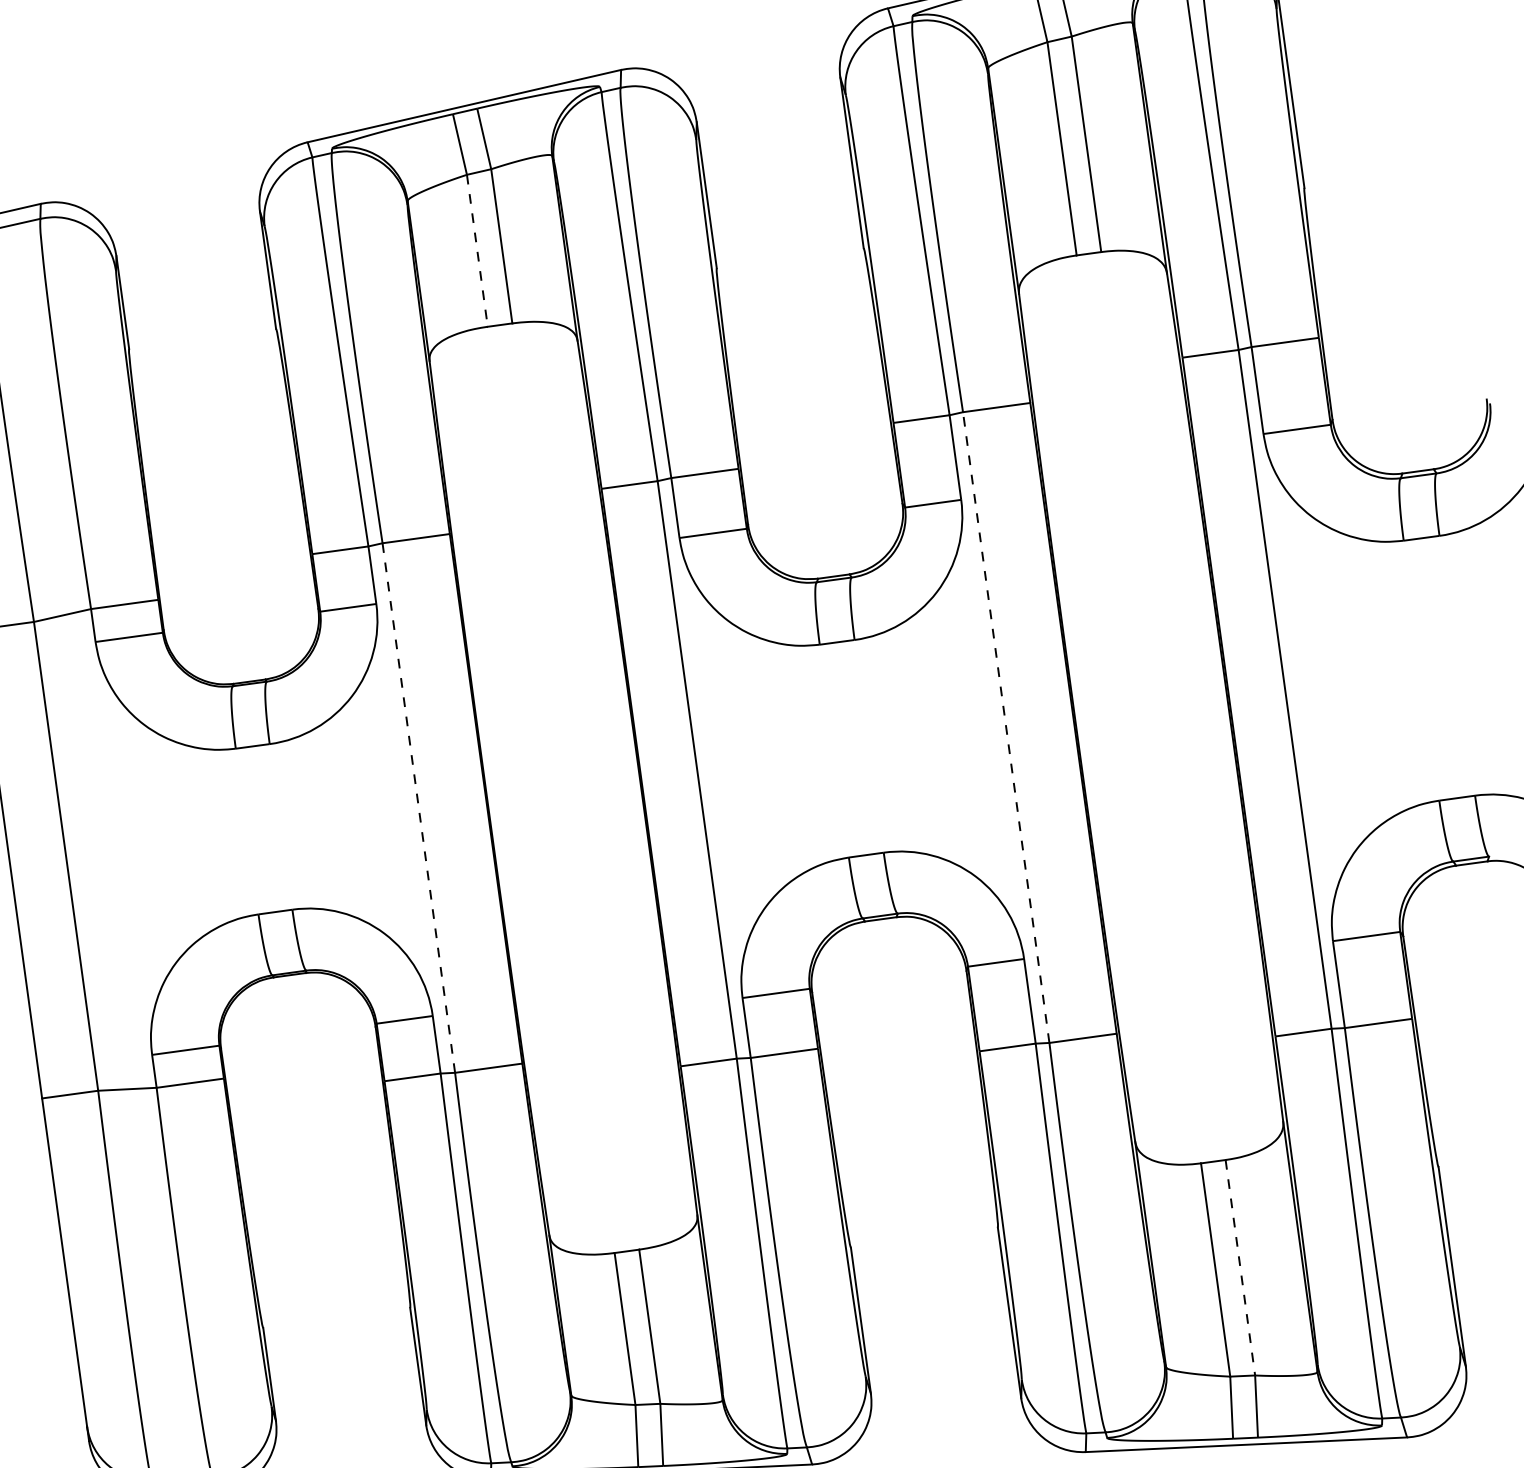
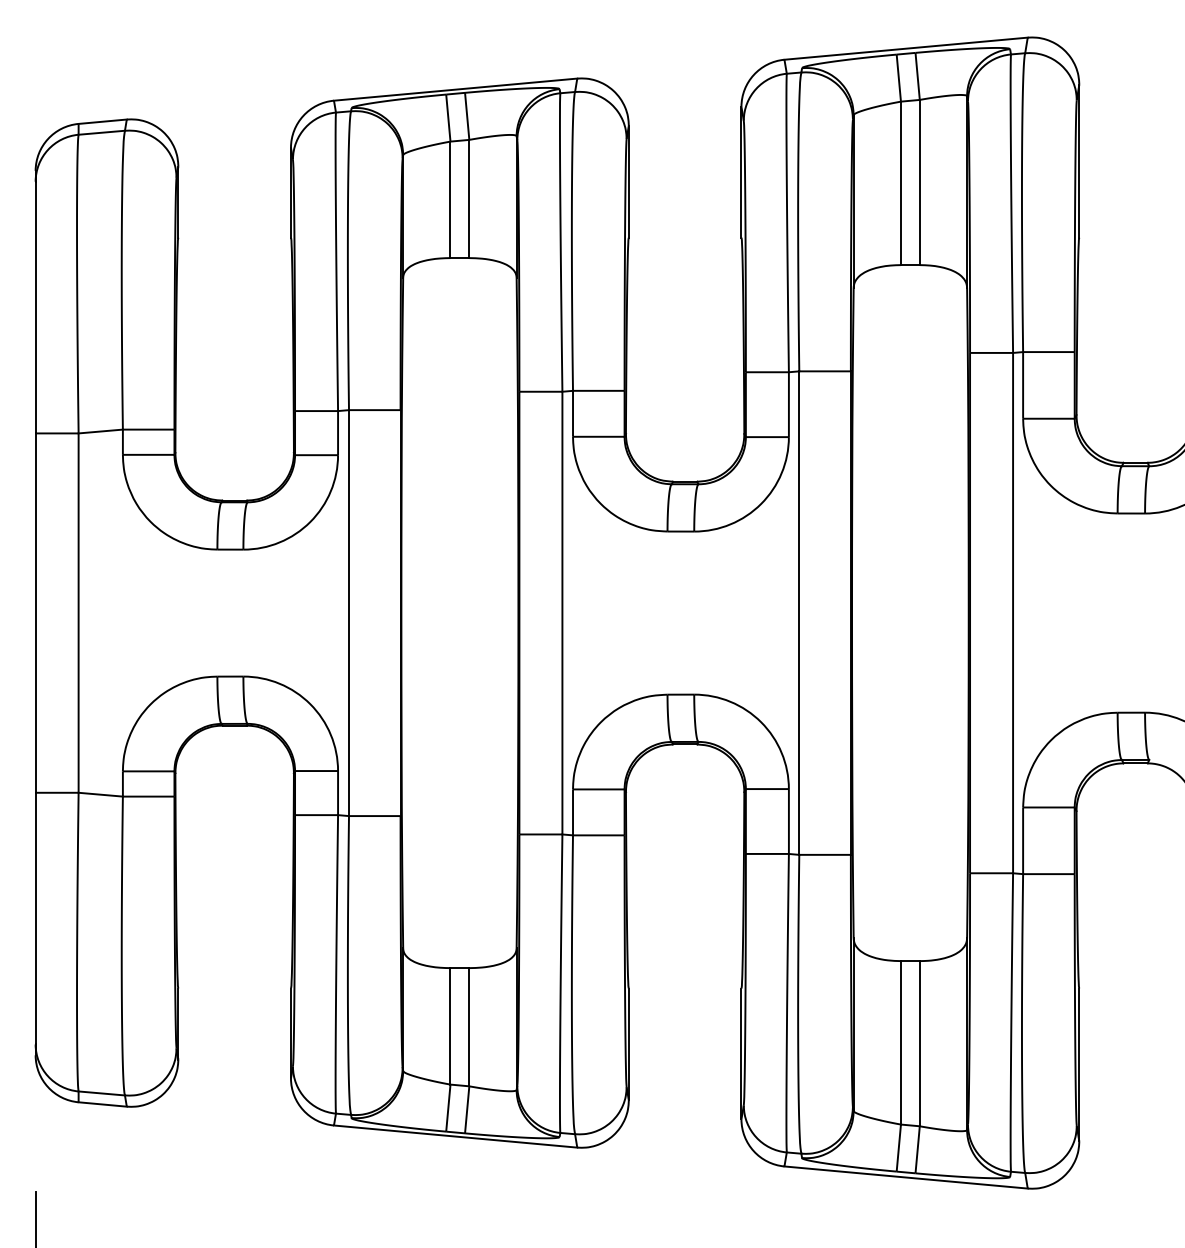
line: (477, 251) -> (450, 200), dashed -> solid
line: (1006, 728) -> (799, 613), dashed -> solid
line: (419, 808) -> (349, 613), dashed -> solid
line: (1239, 1267) -> (919, 1043), dashed -> solid

